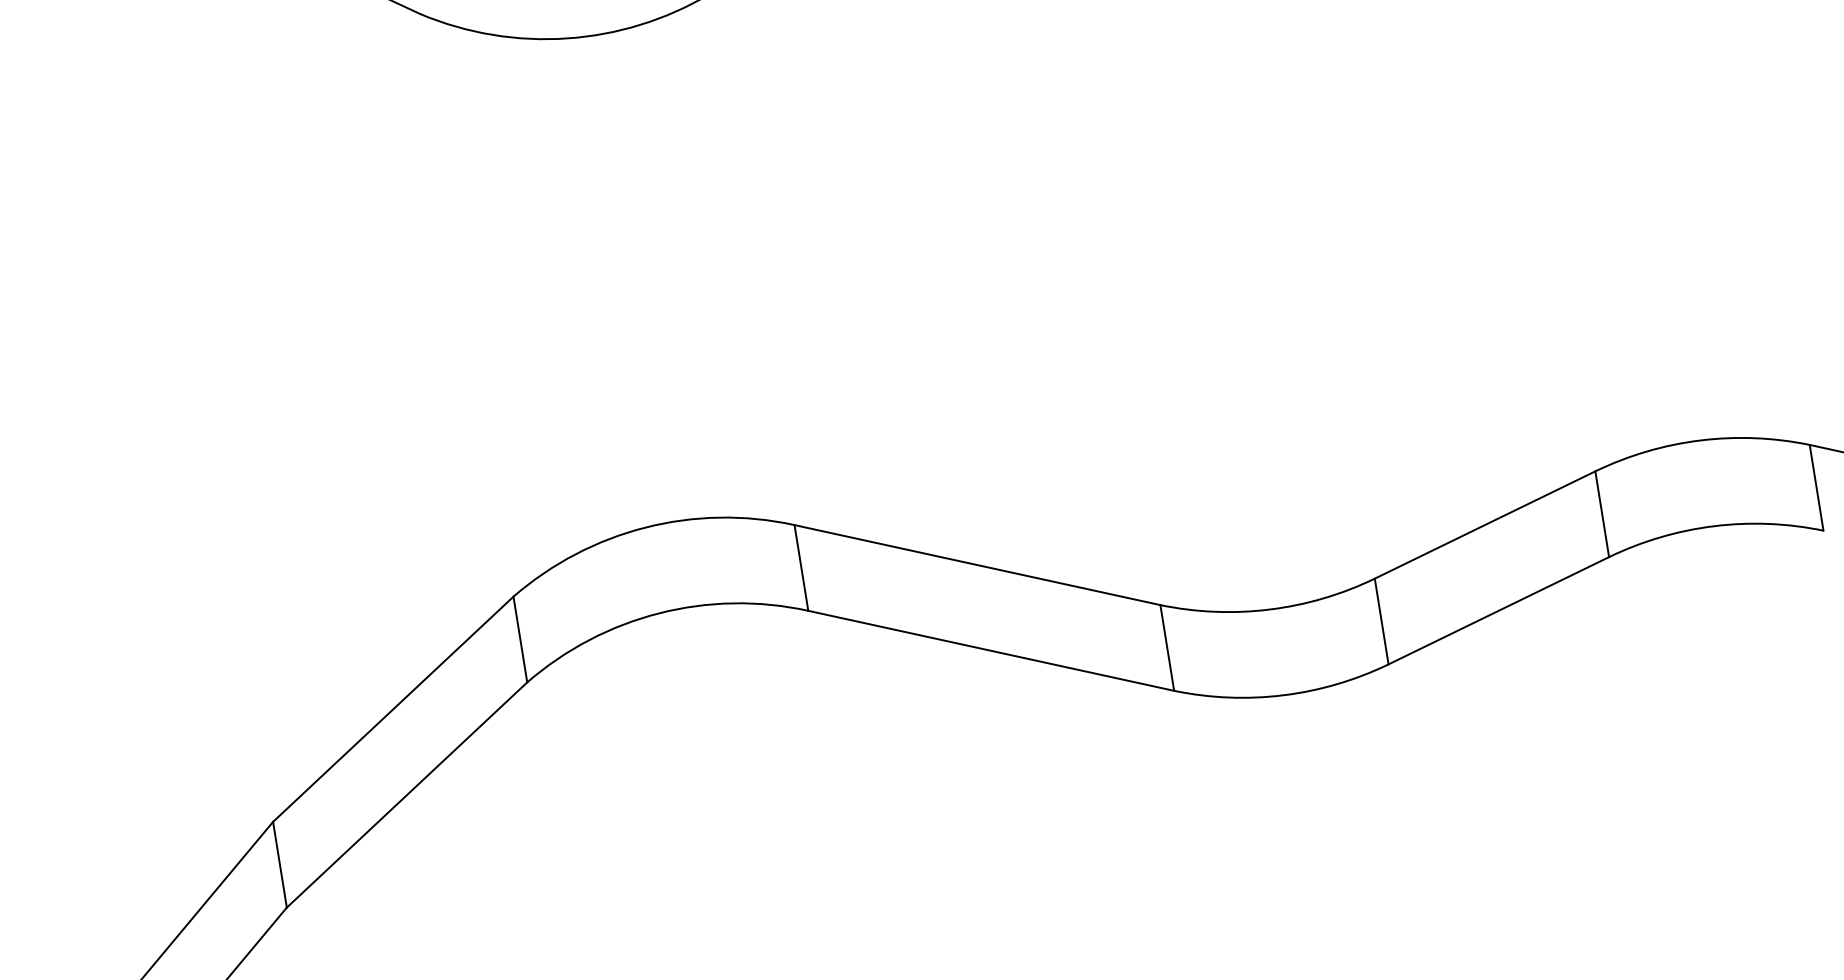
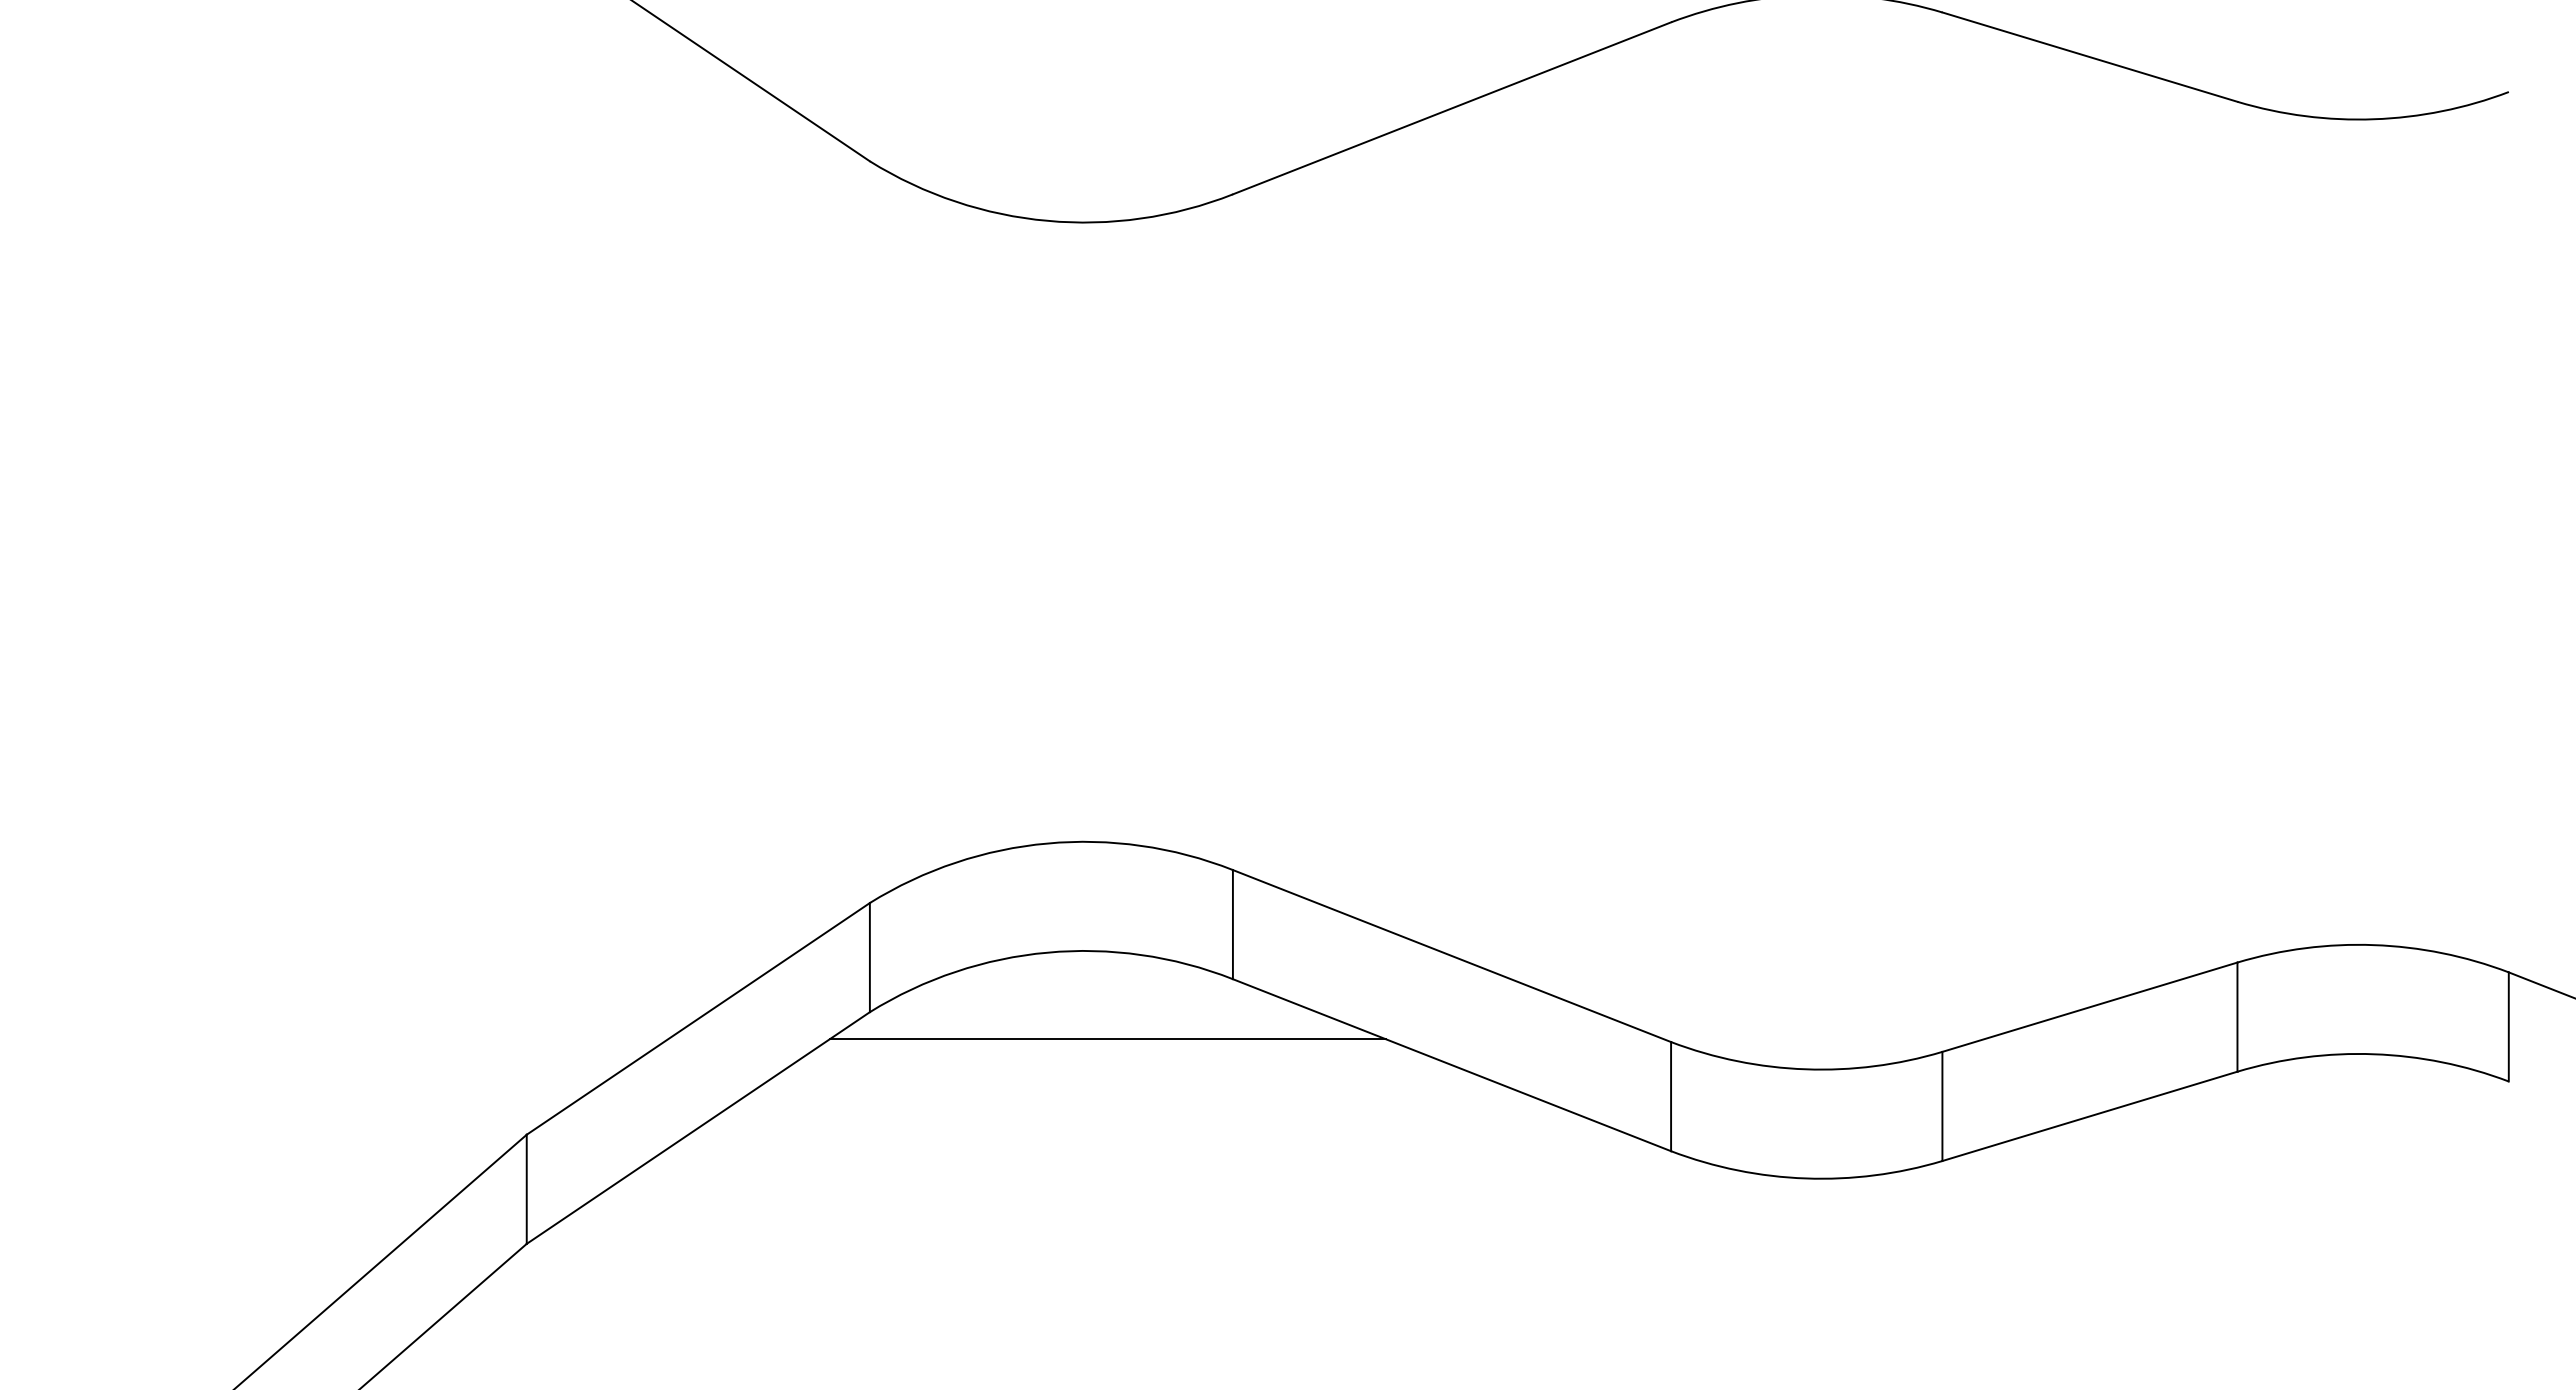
line: (717, 674) -> (1107, 1039), added

